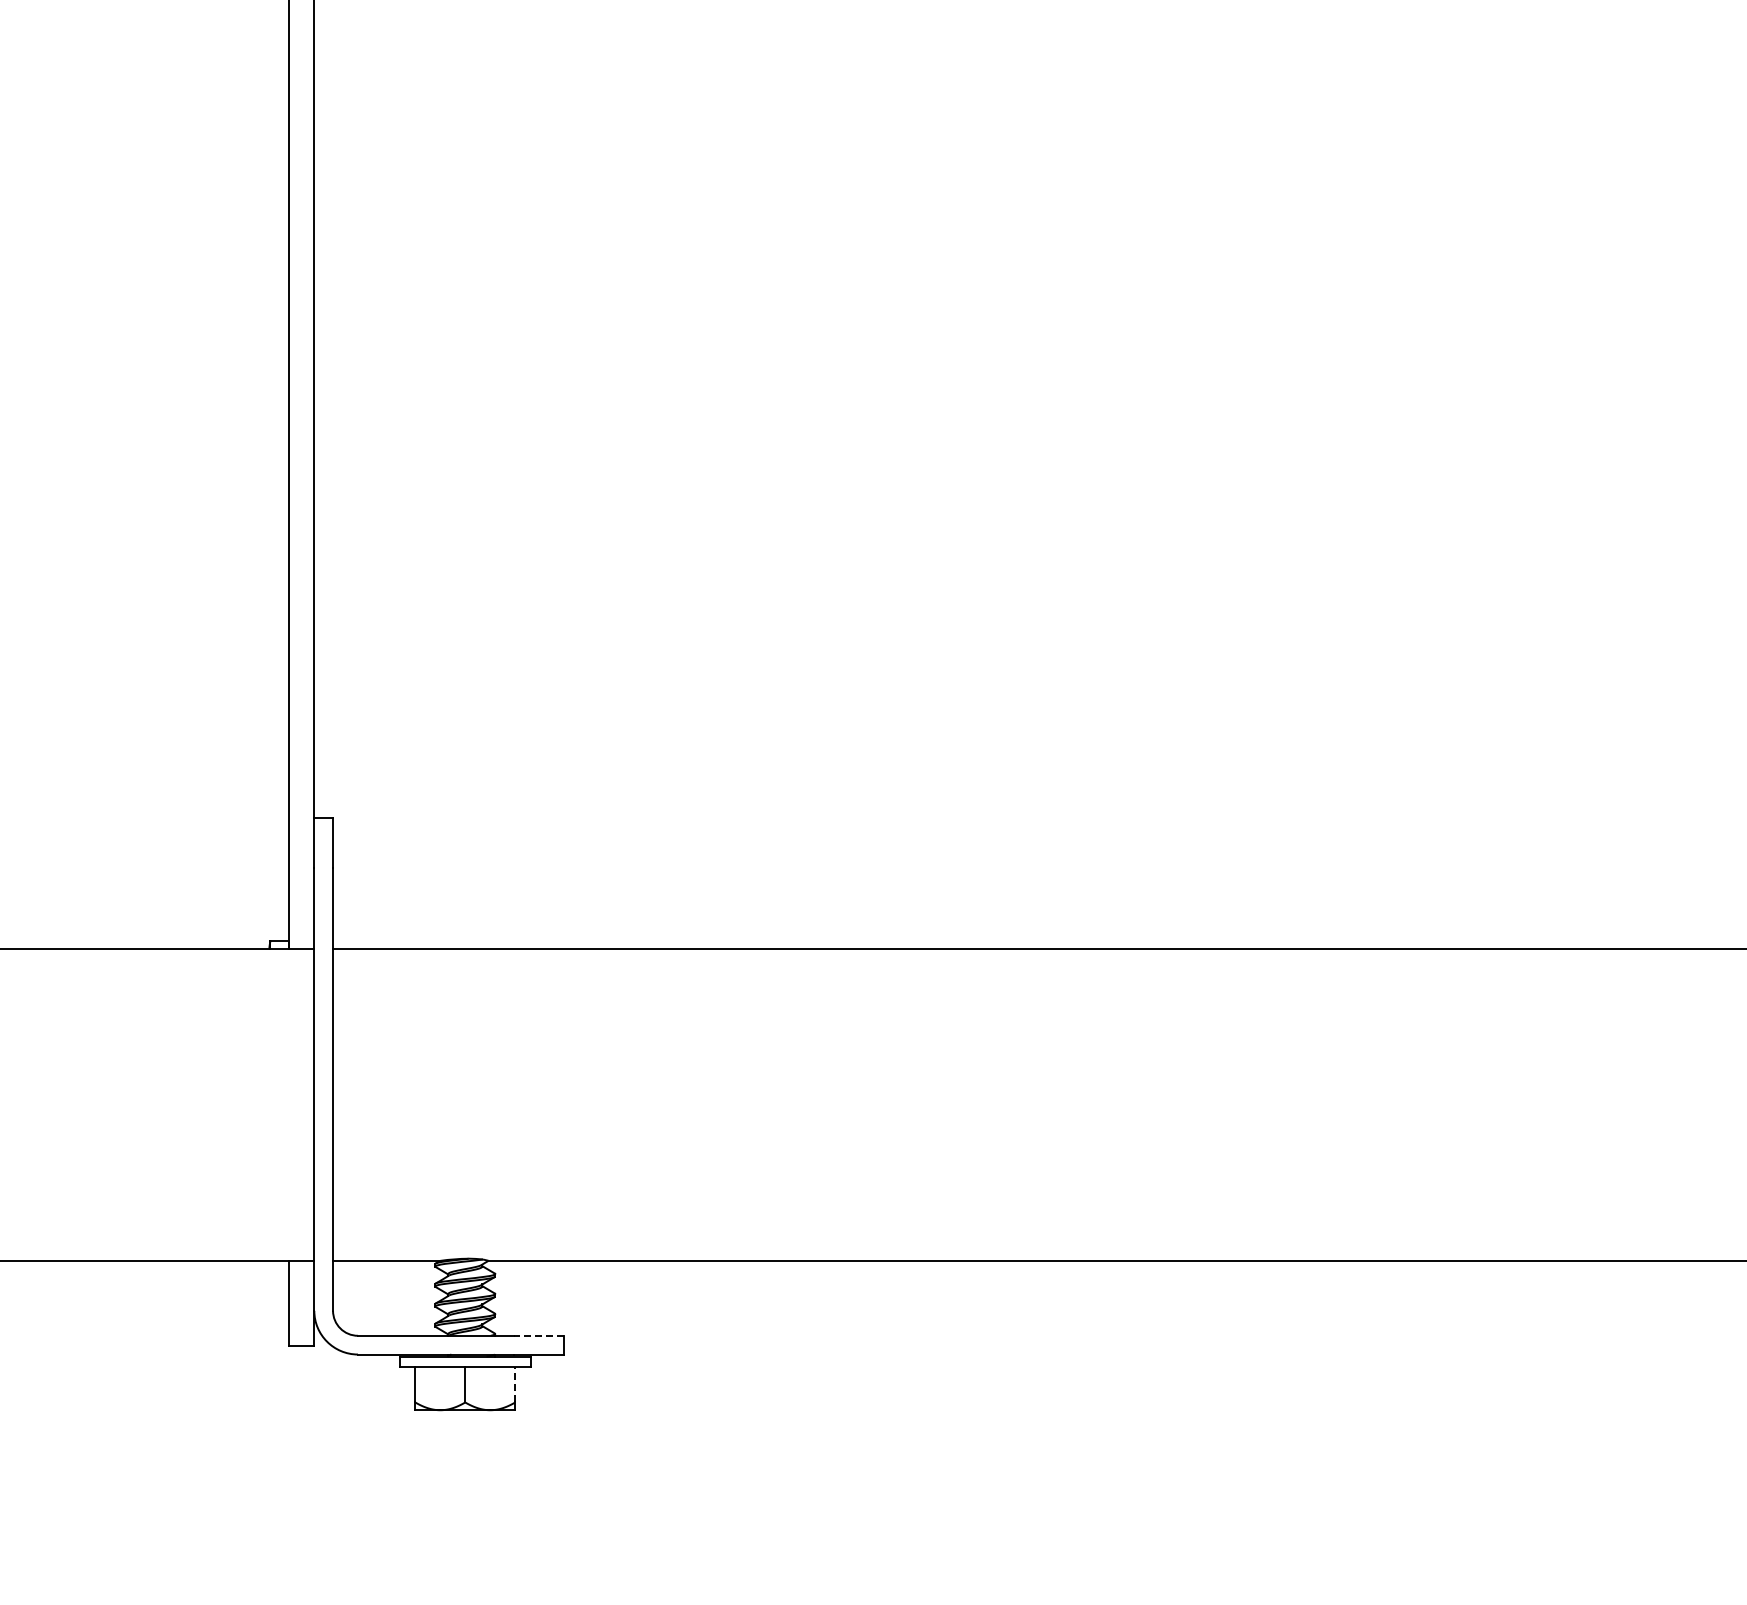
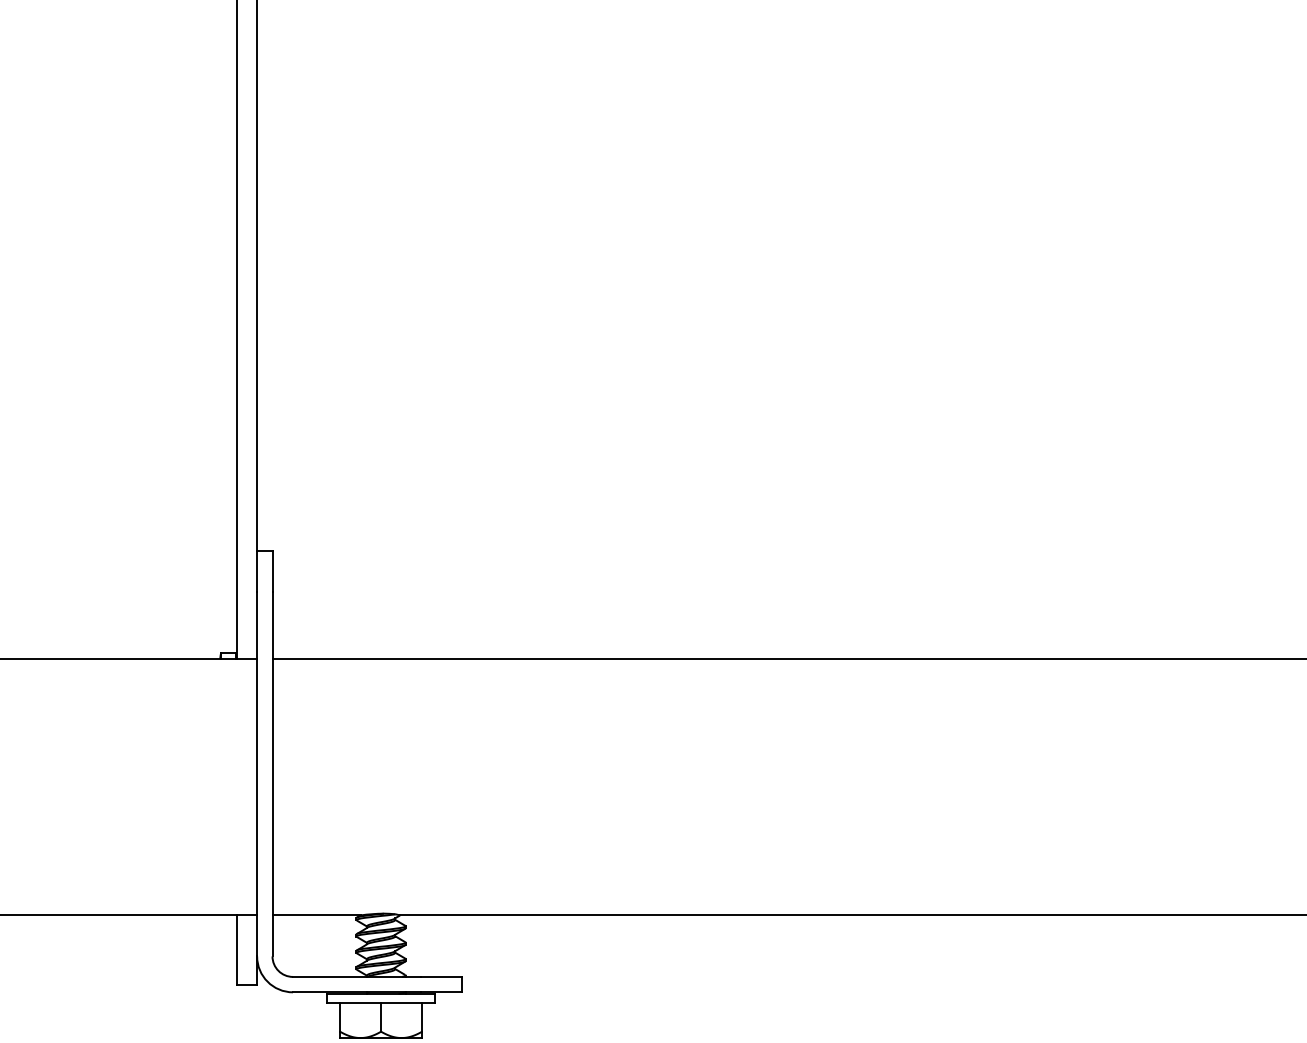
line: (539, 1335) -> (442, 976), dashed -> solid
line: (515, 1384) -> (422, 1016), dashed -> solid

